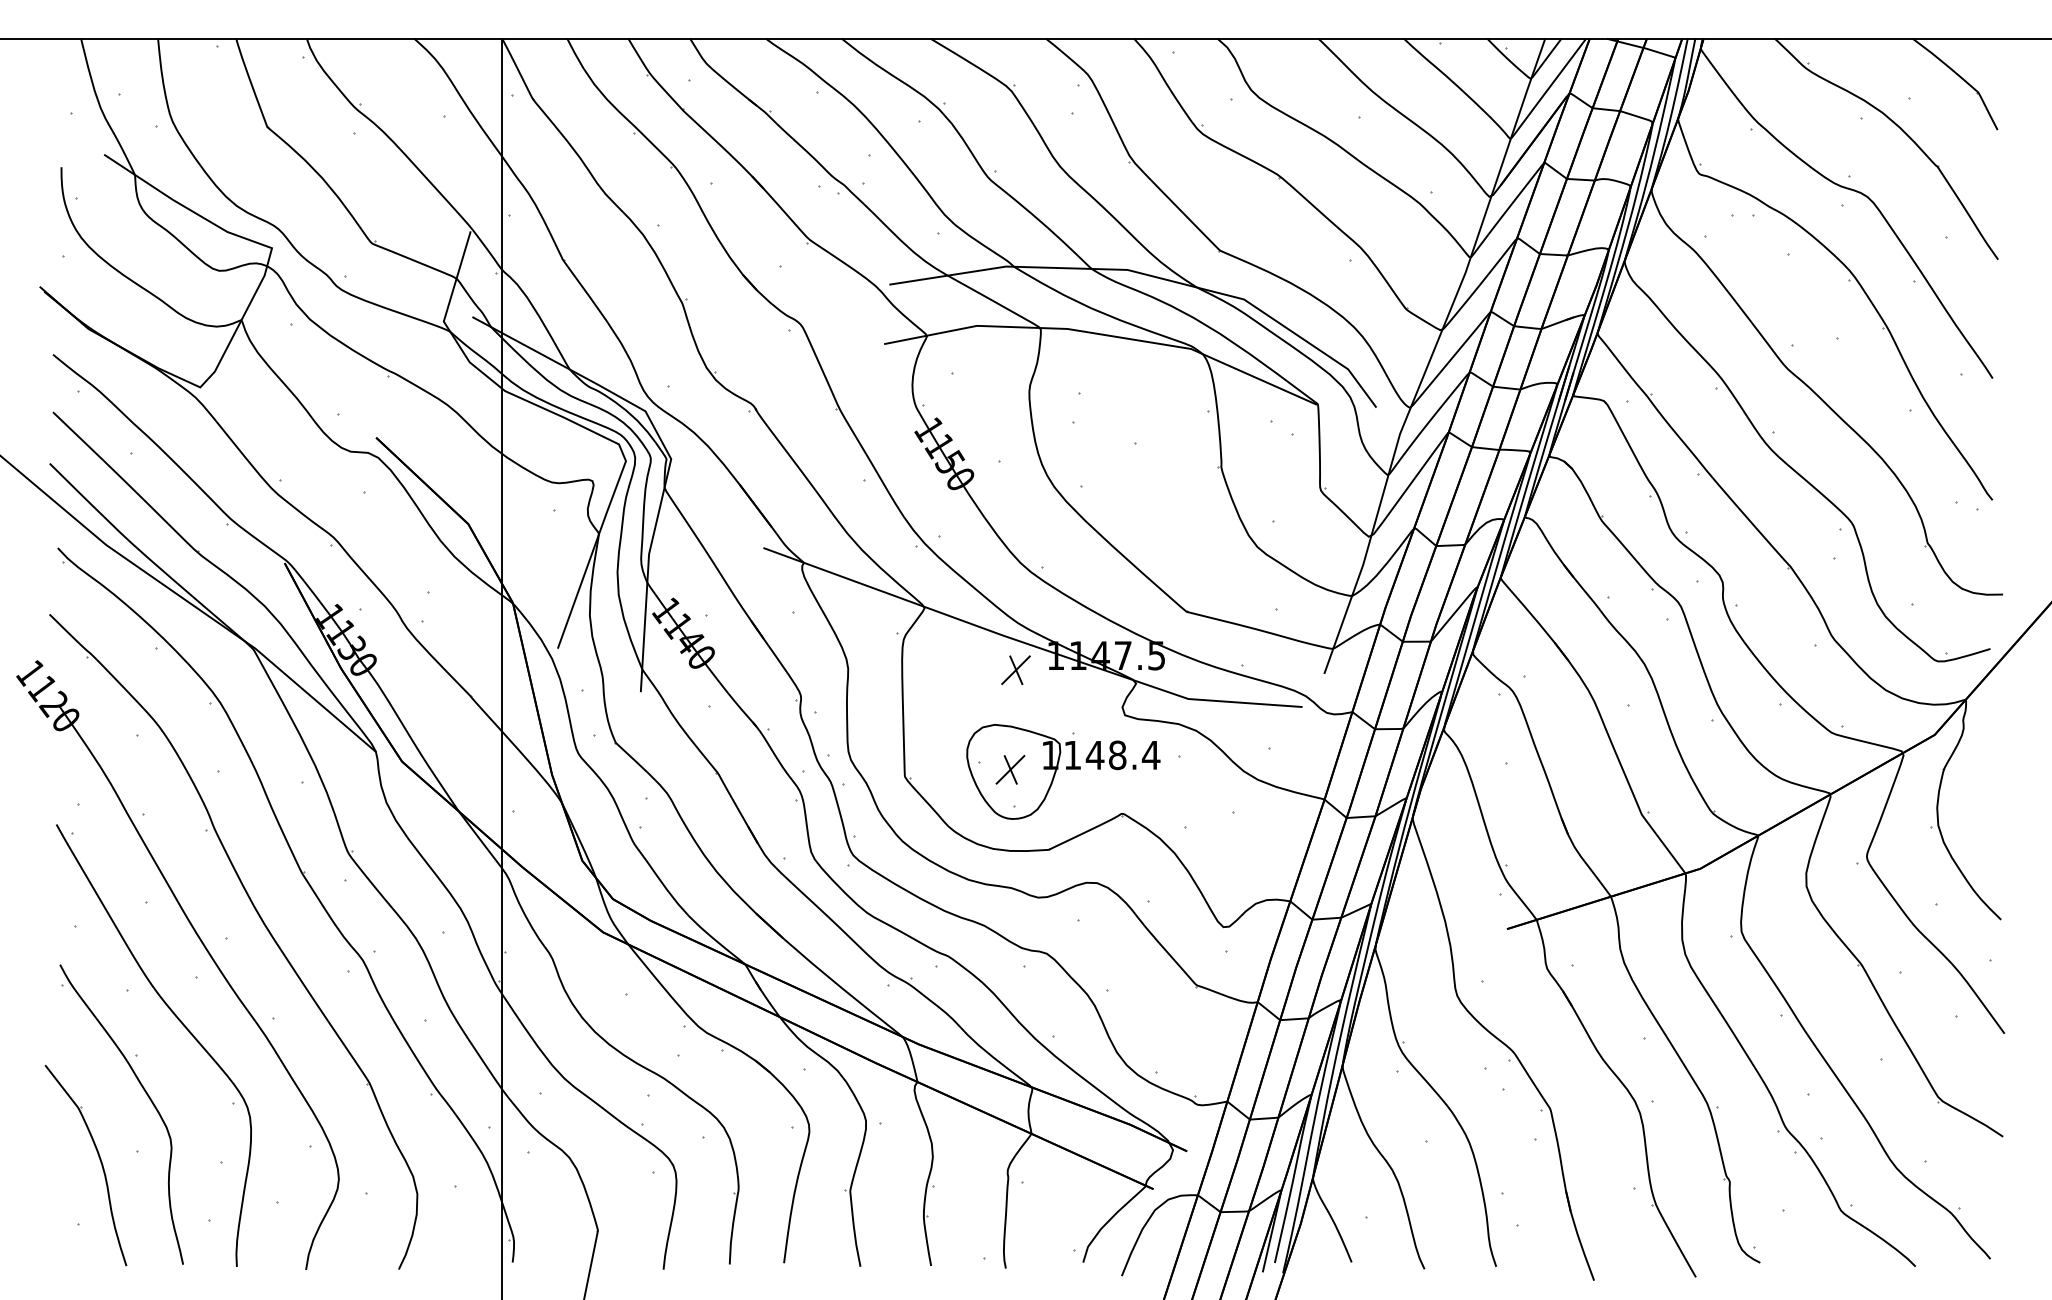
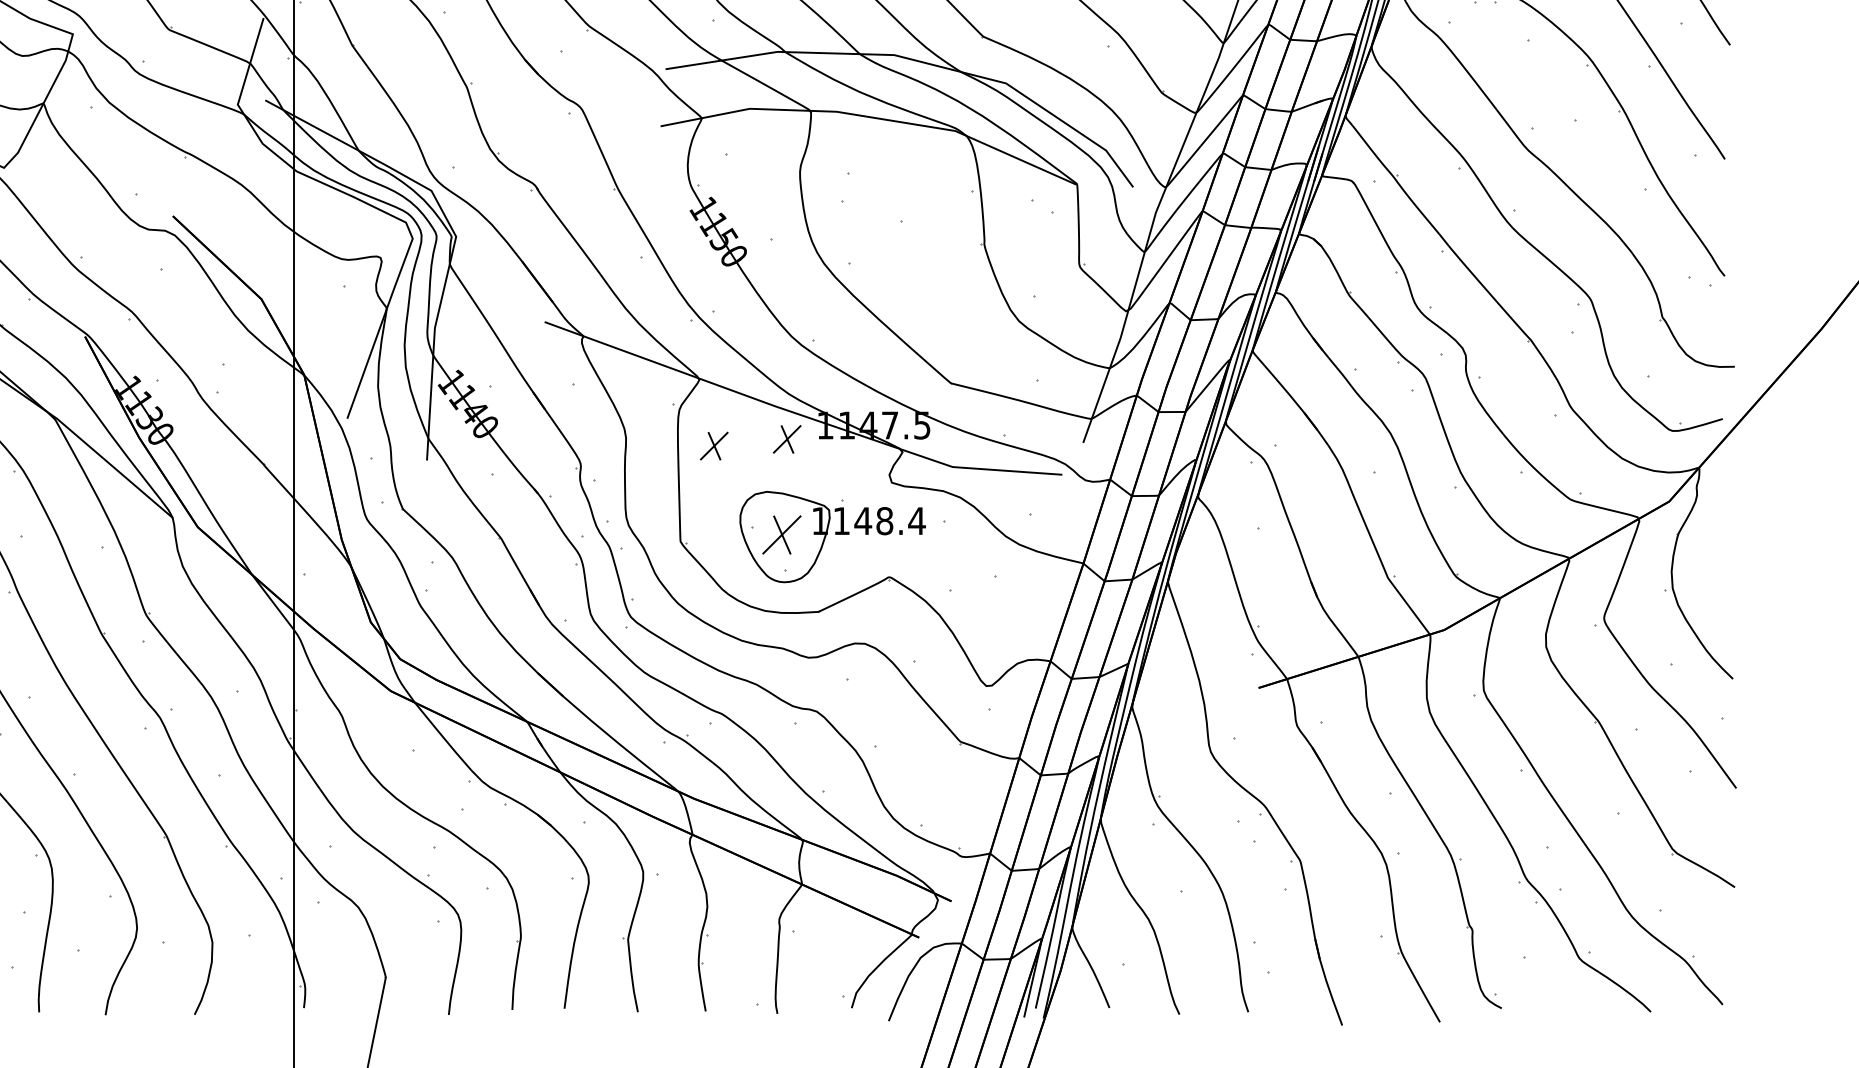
part: (939, 676) -> (713, 445), added
part: (1010, 769) -> (781, 534), size x1.4

